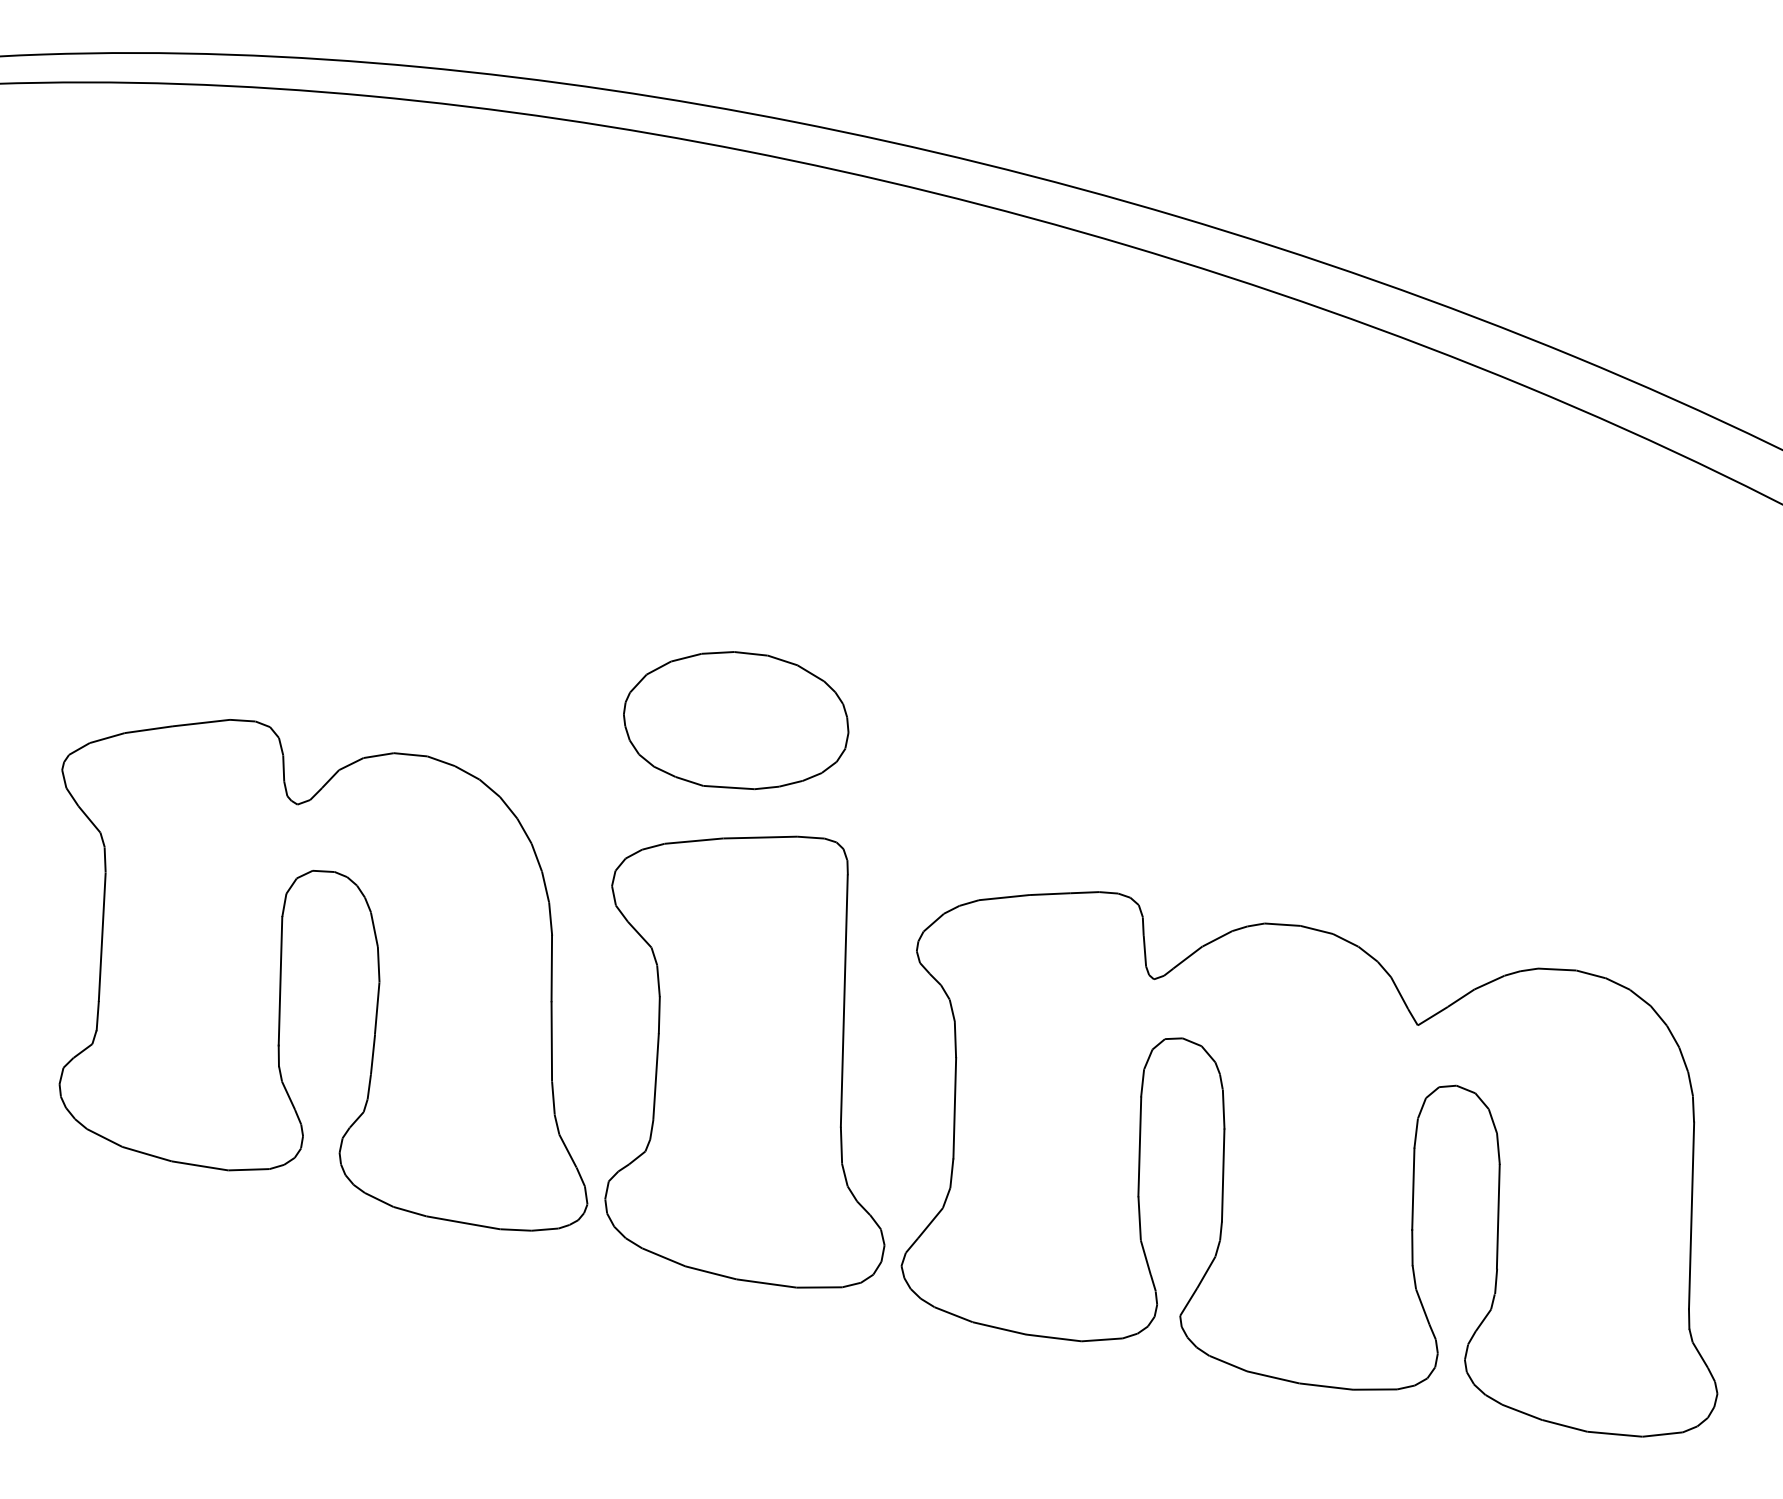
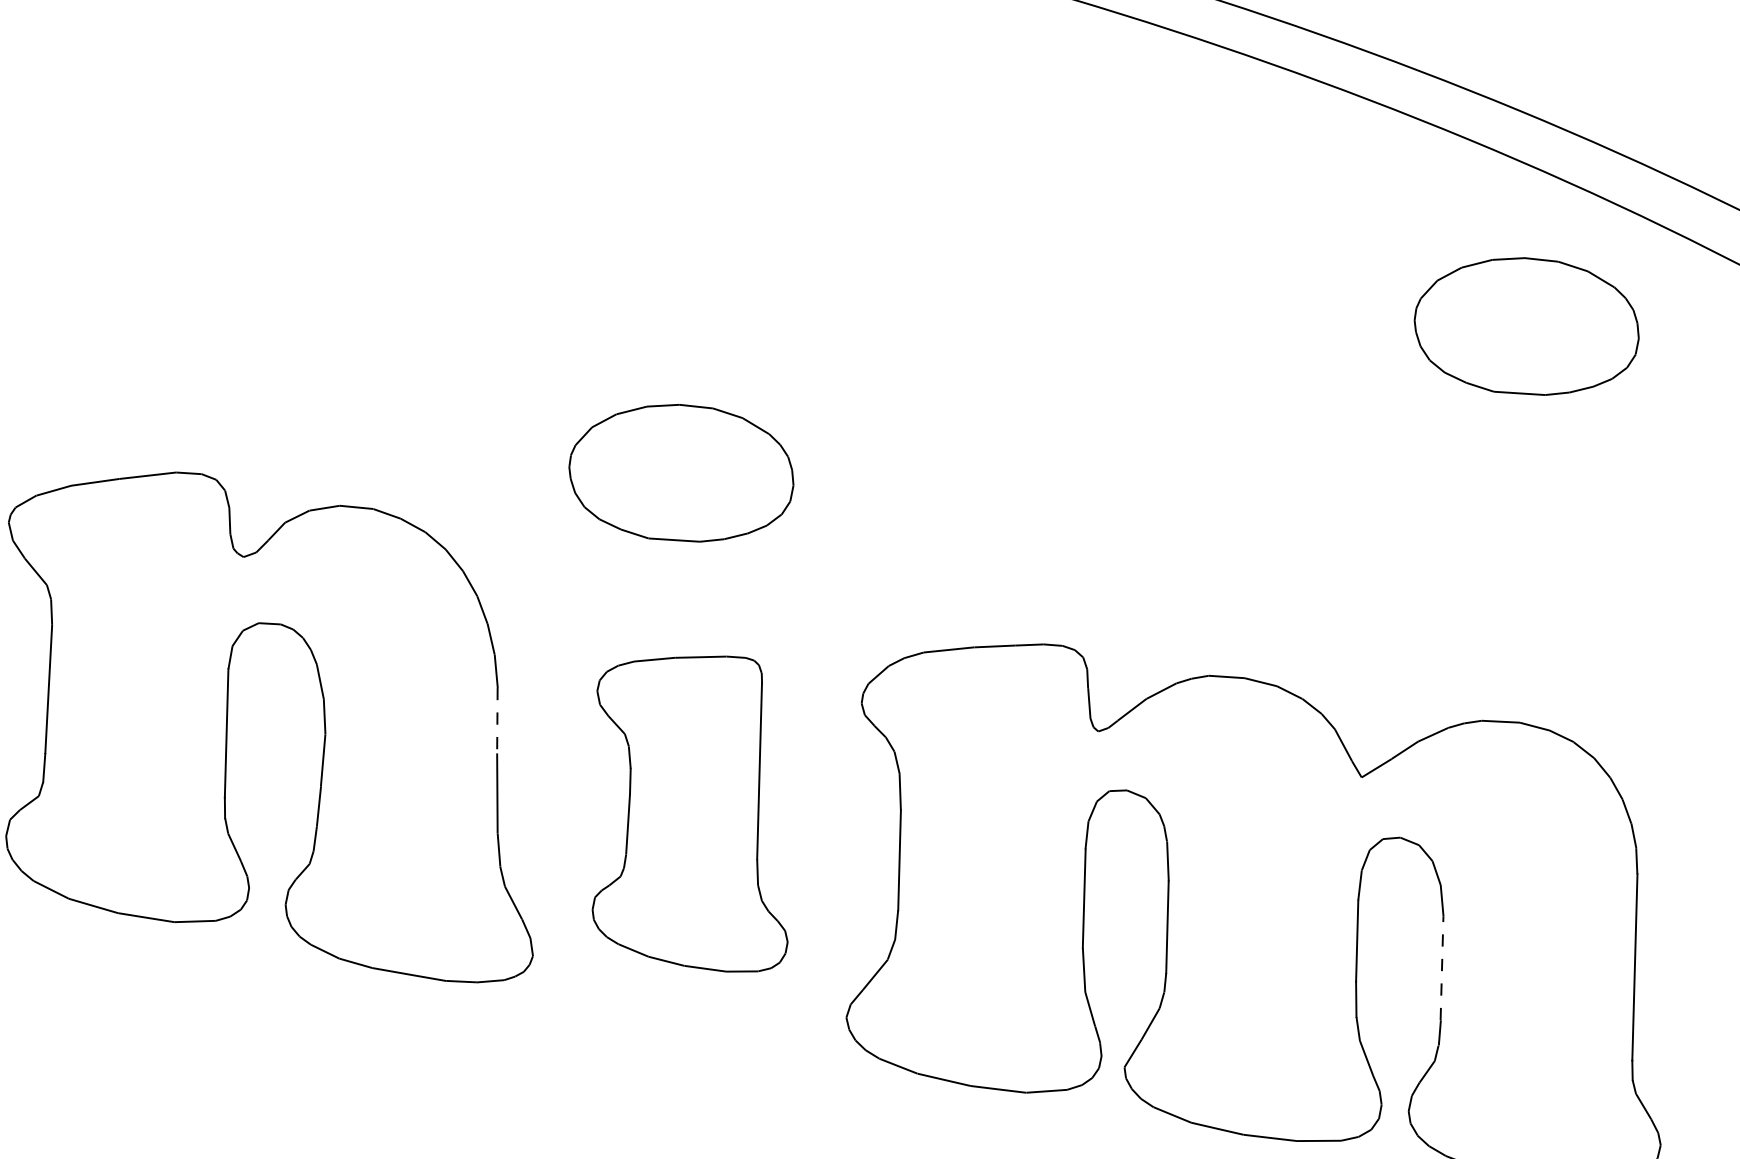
part: (1583, 573) -> (1527, 326), added
line: (551, 968) -> (497, 720), solid -> dashed
part: (744, 1061) -> (689, 813), size x0.7
line: (1498, 1216) -> (1442, 968), solid -> dashed

